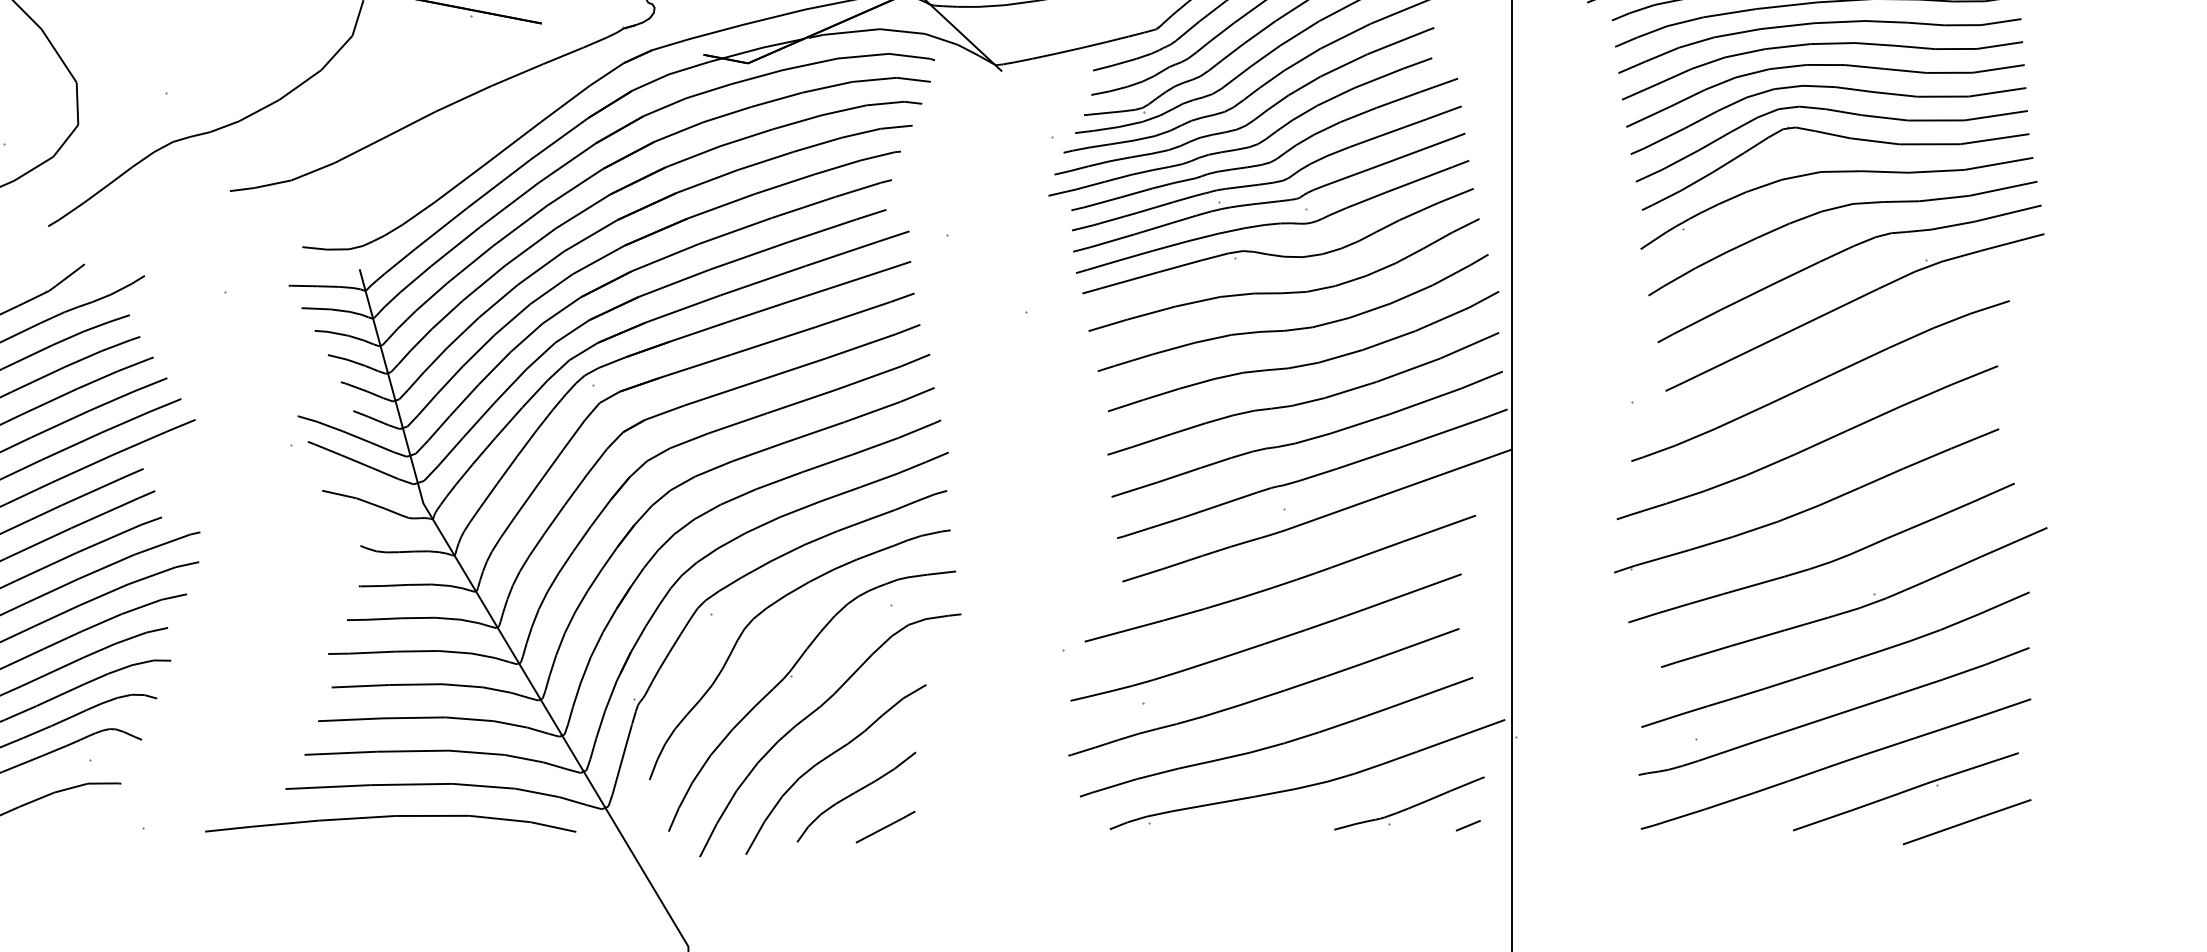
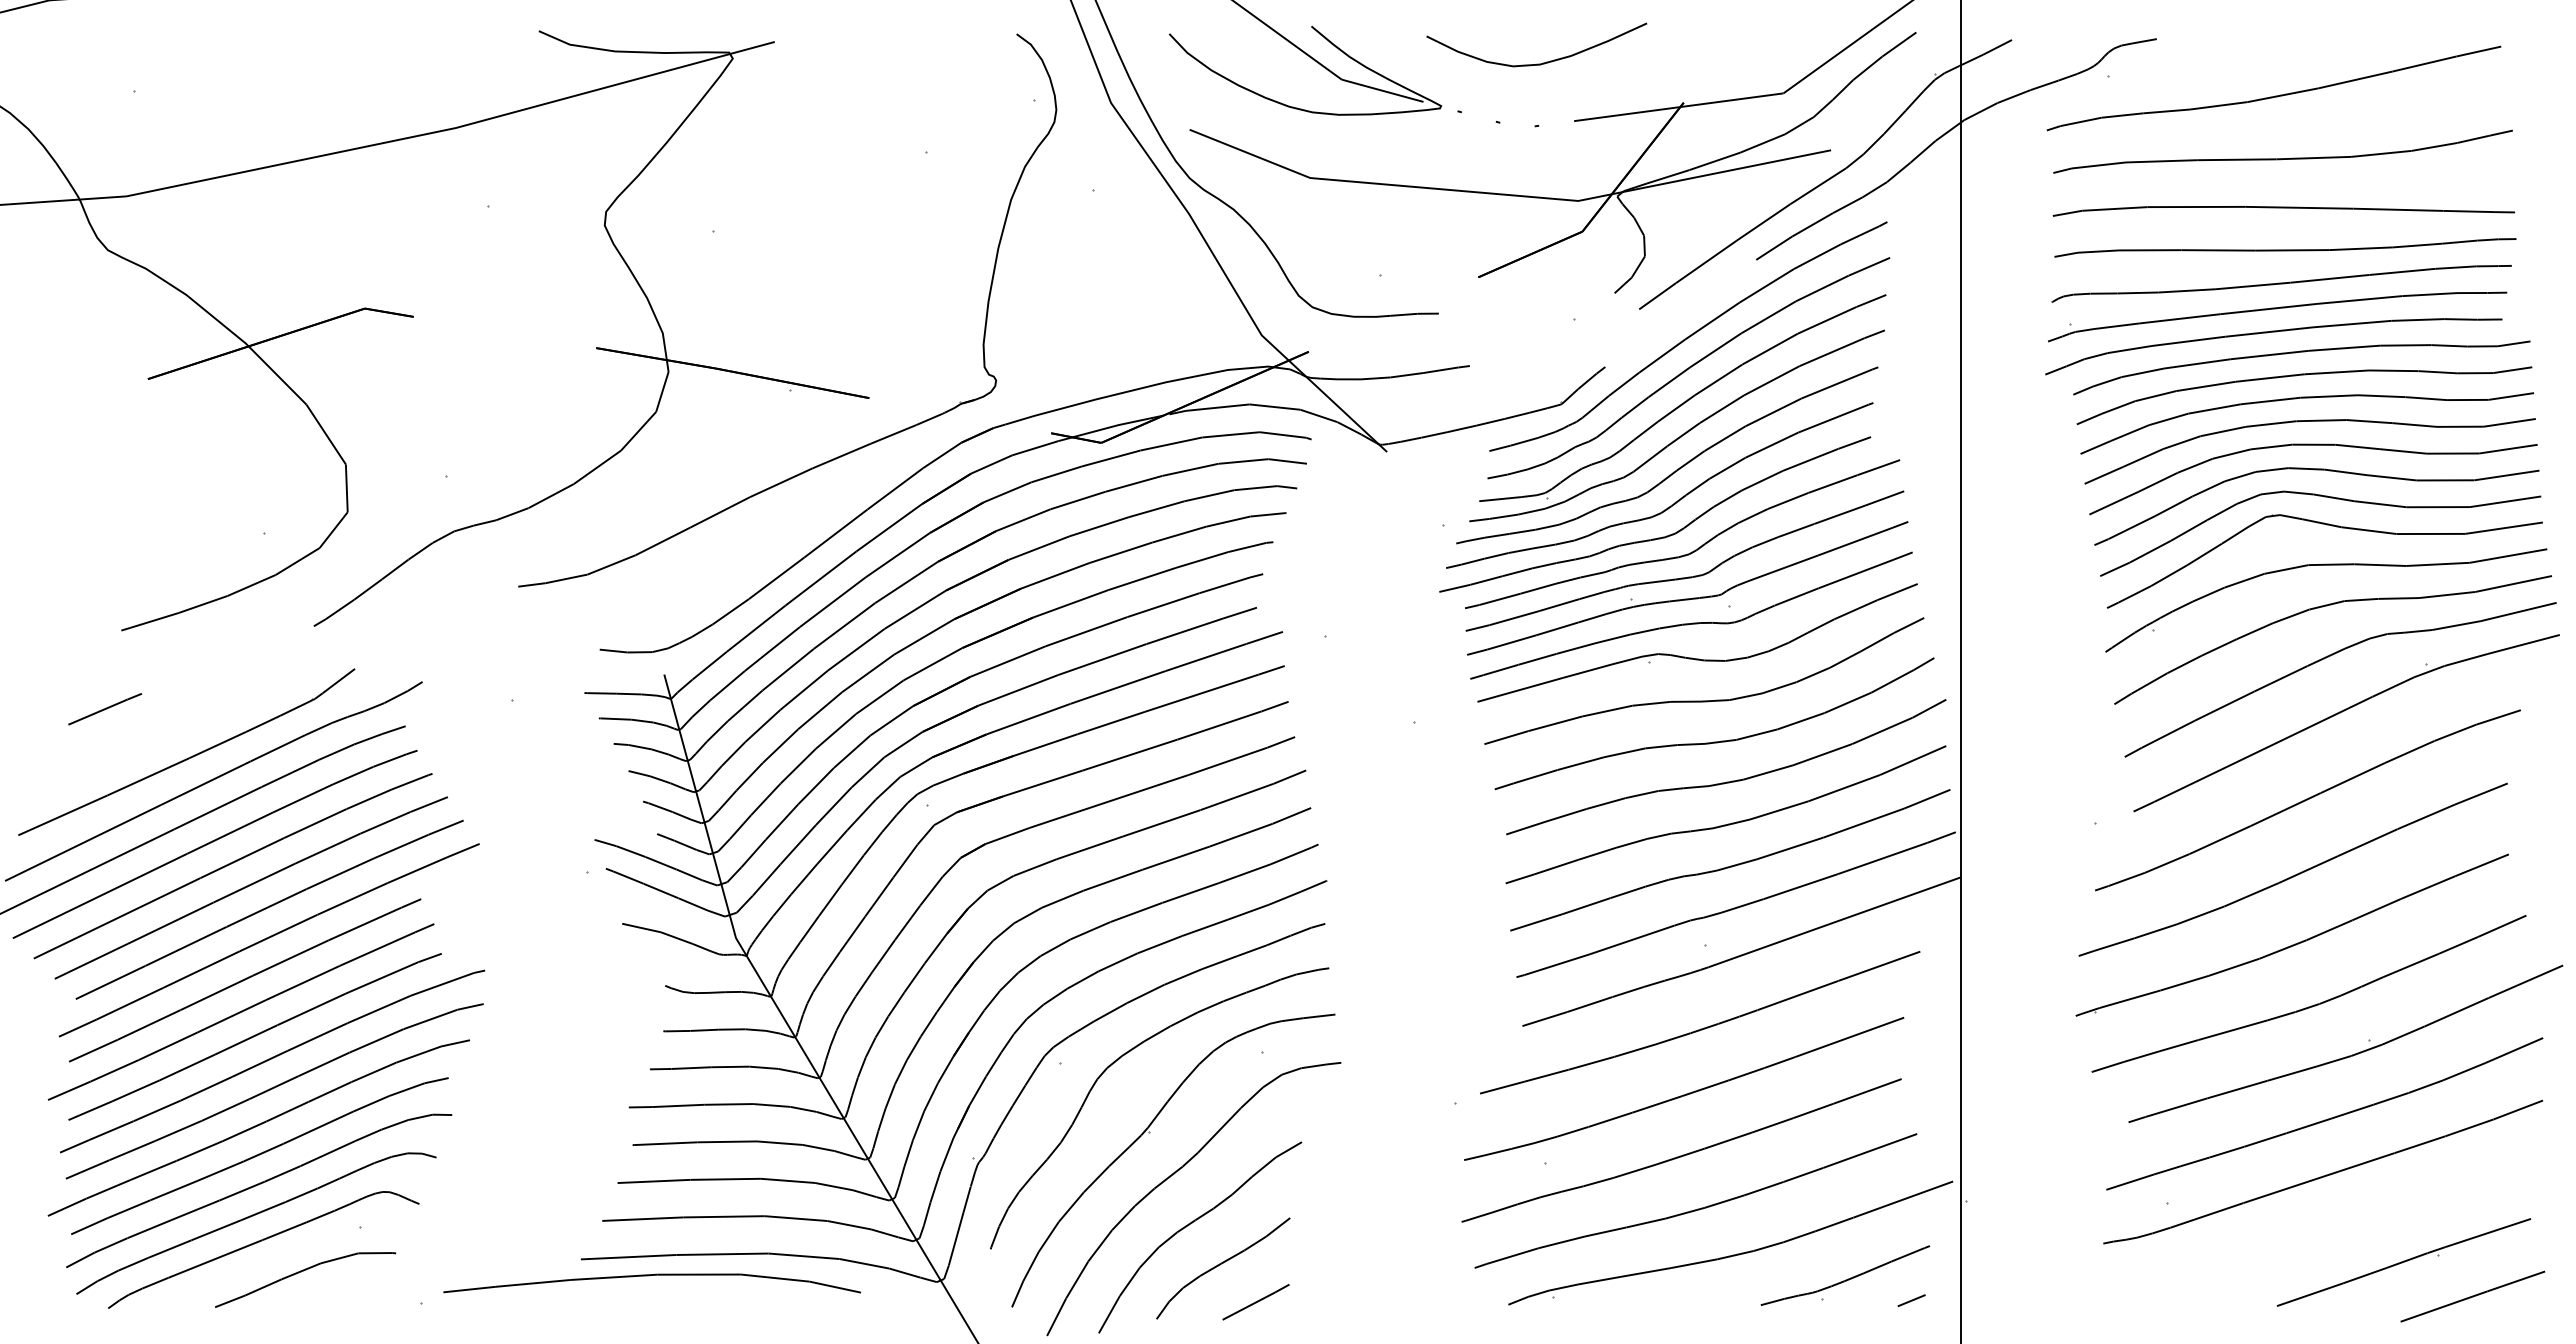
curve: (1835, 764) -> (2324, 1231), removed
curve: (388, 817) -> (649, 1276), moved

